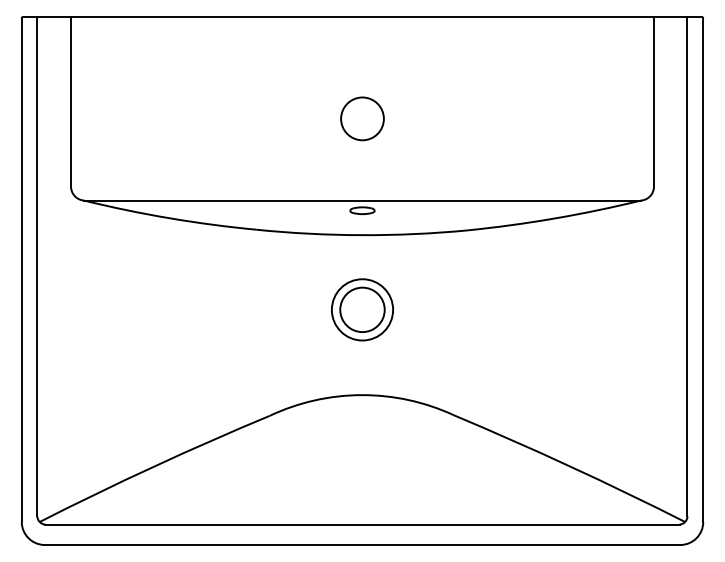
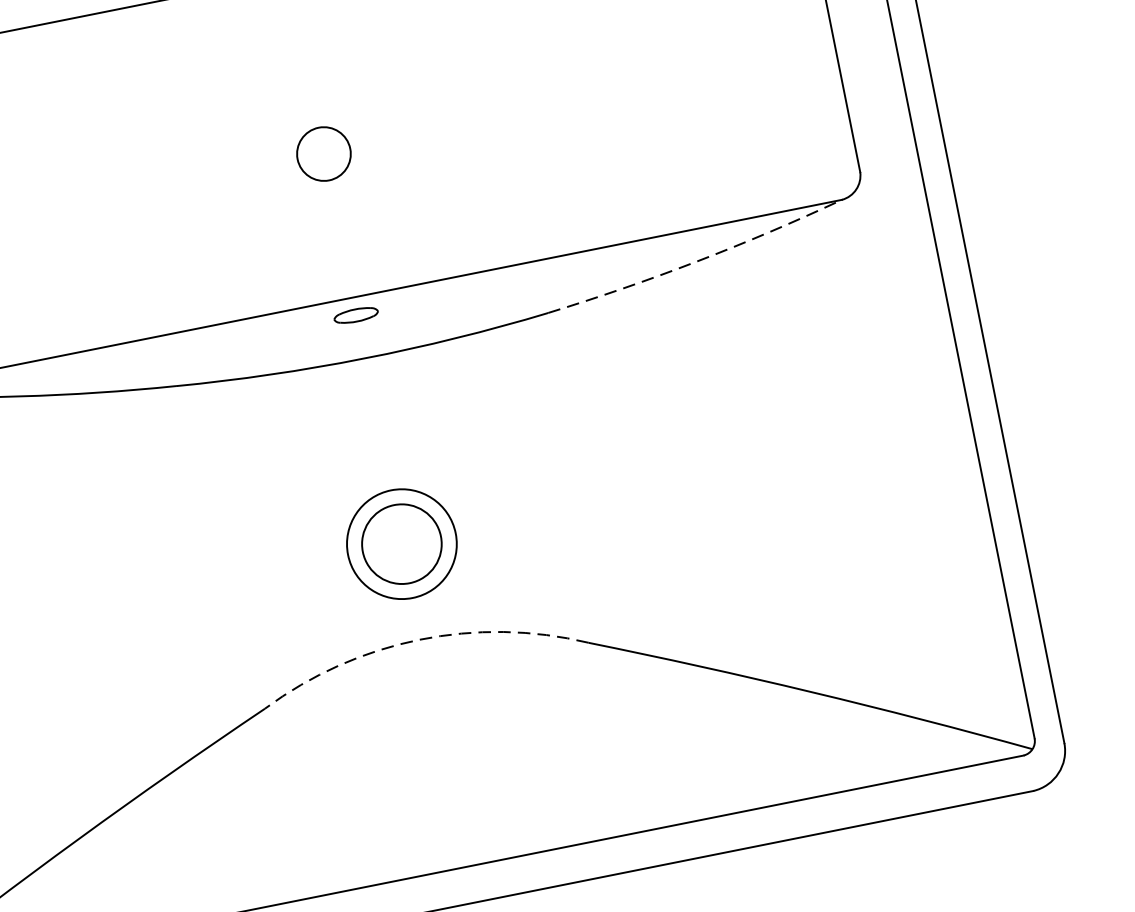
circle: (362, 118) -> (323, 153), size x0.7
arc: (554, 218) -> (696, 261), solid -> dashed
part: (362, 309) -> (401, 543), moved
arc: (361, 395) -> (419, 640), solid -> dashed

